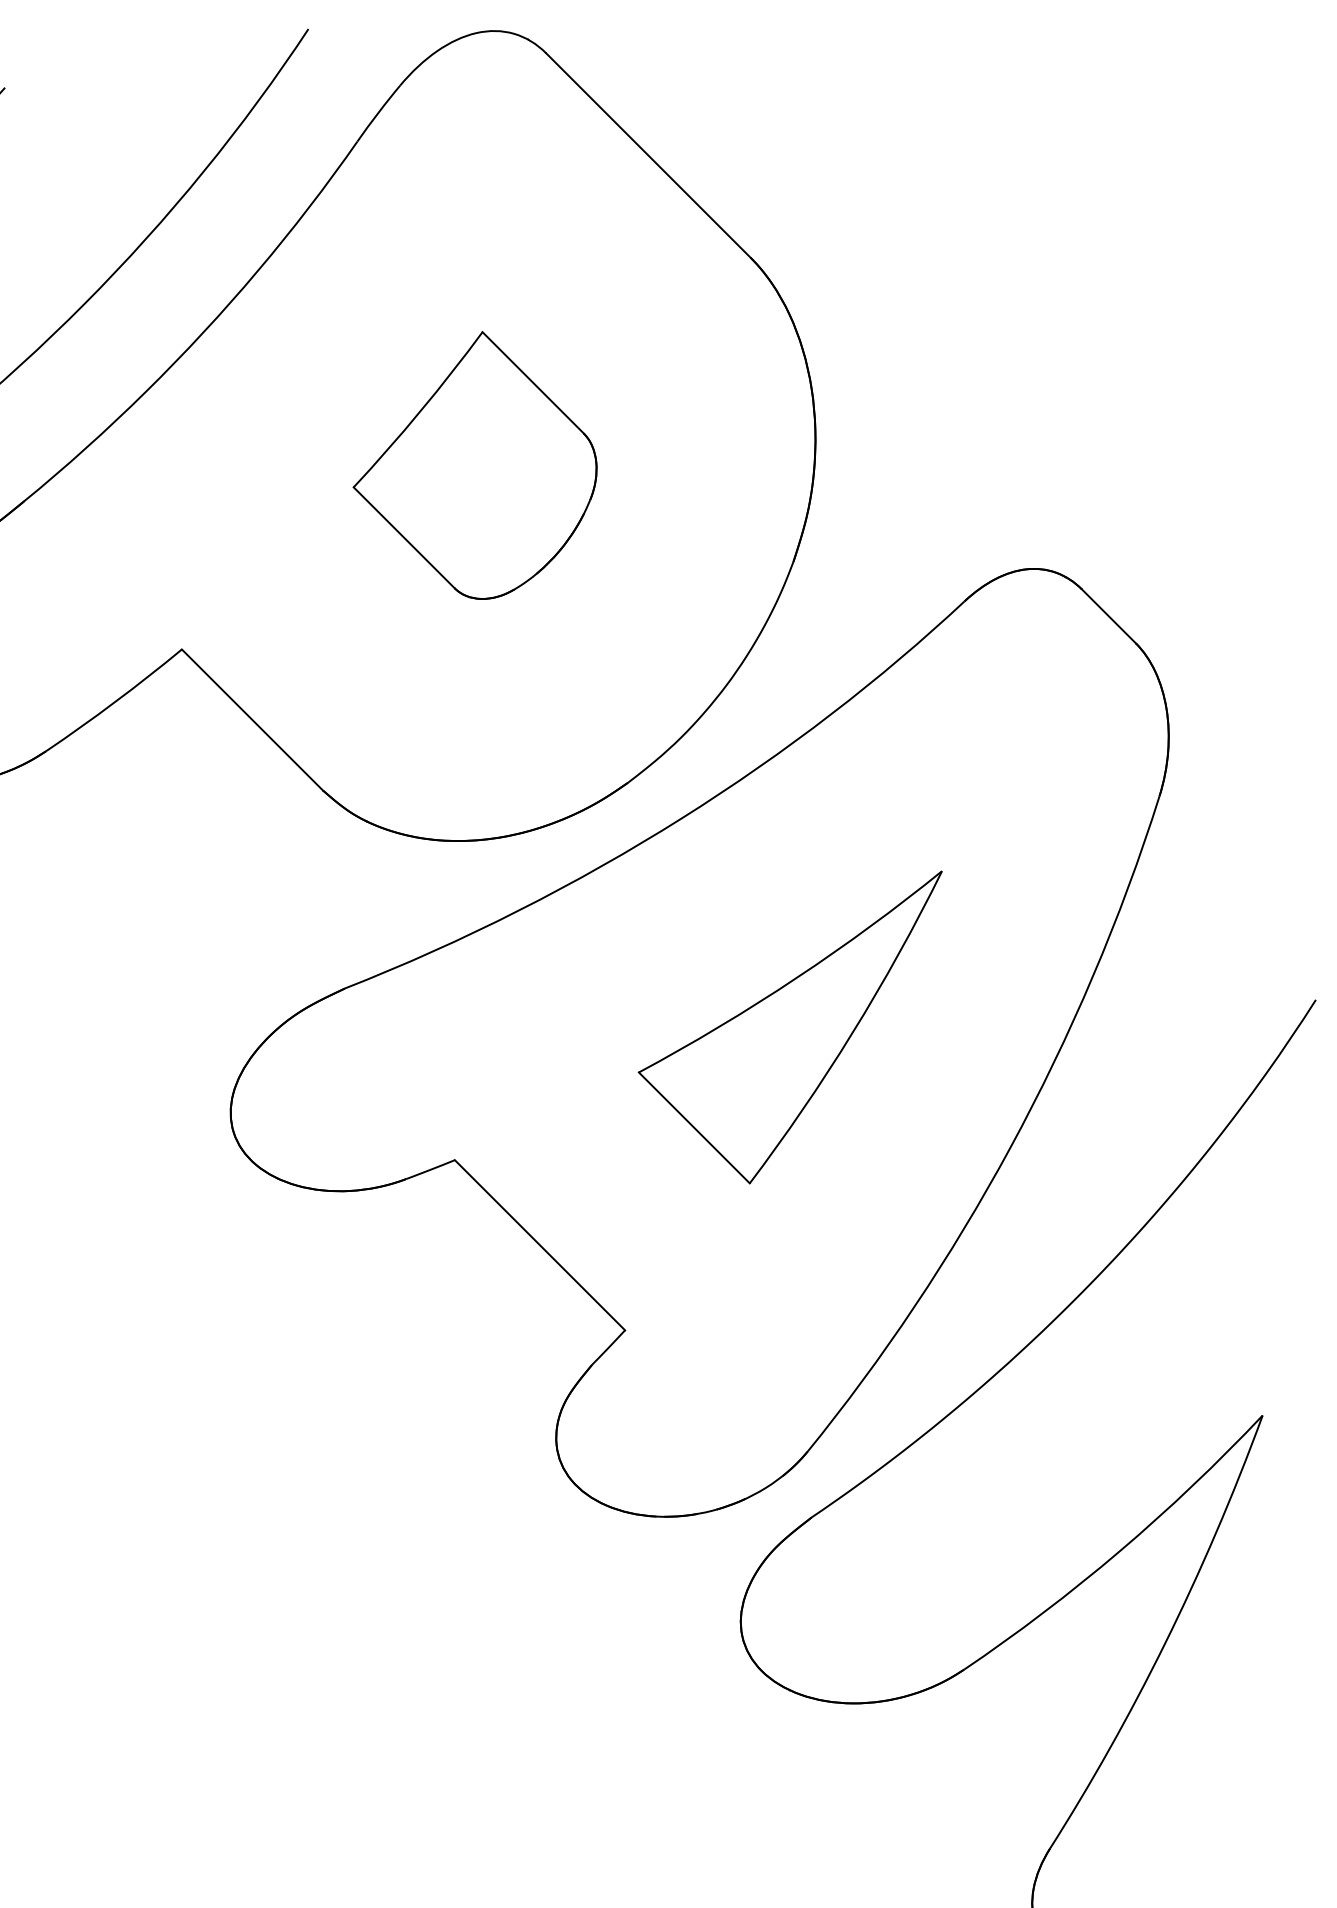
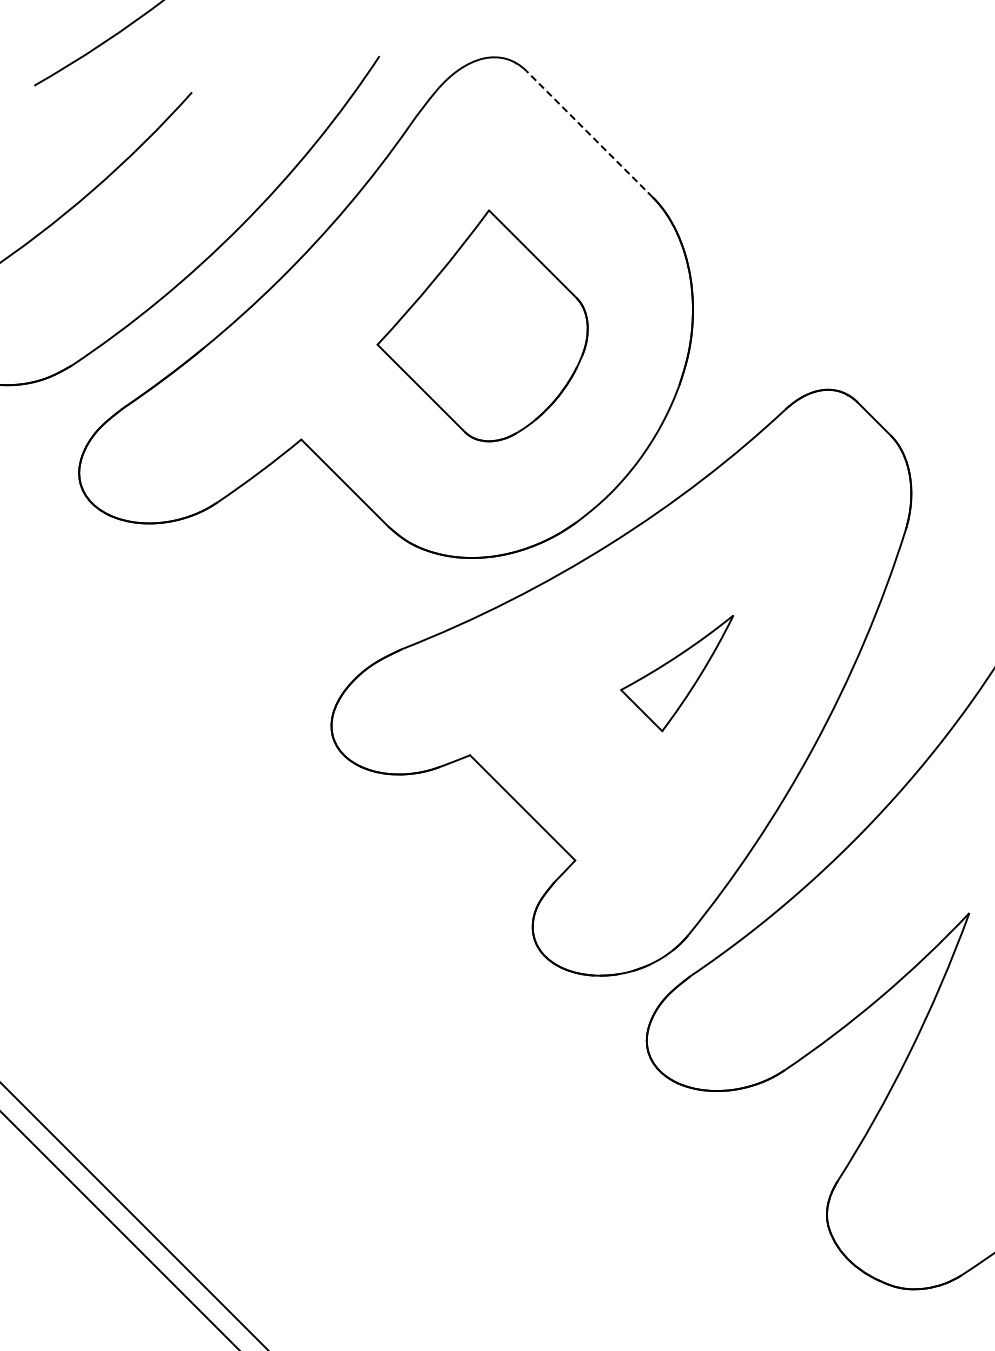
line: (648, 154) -> (589, 133), solid -> dashed
part: (474, 464) -> (482, 325), size x1.4
part: (788, 1027) -> (676, 673), size x0.6

